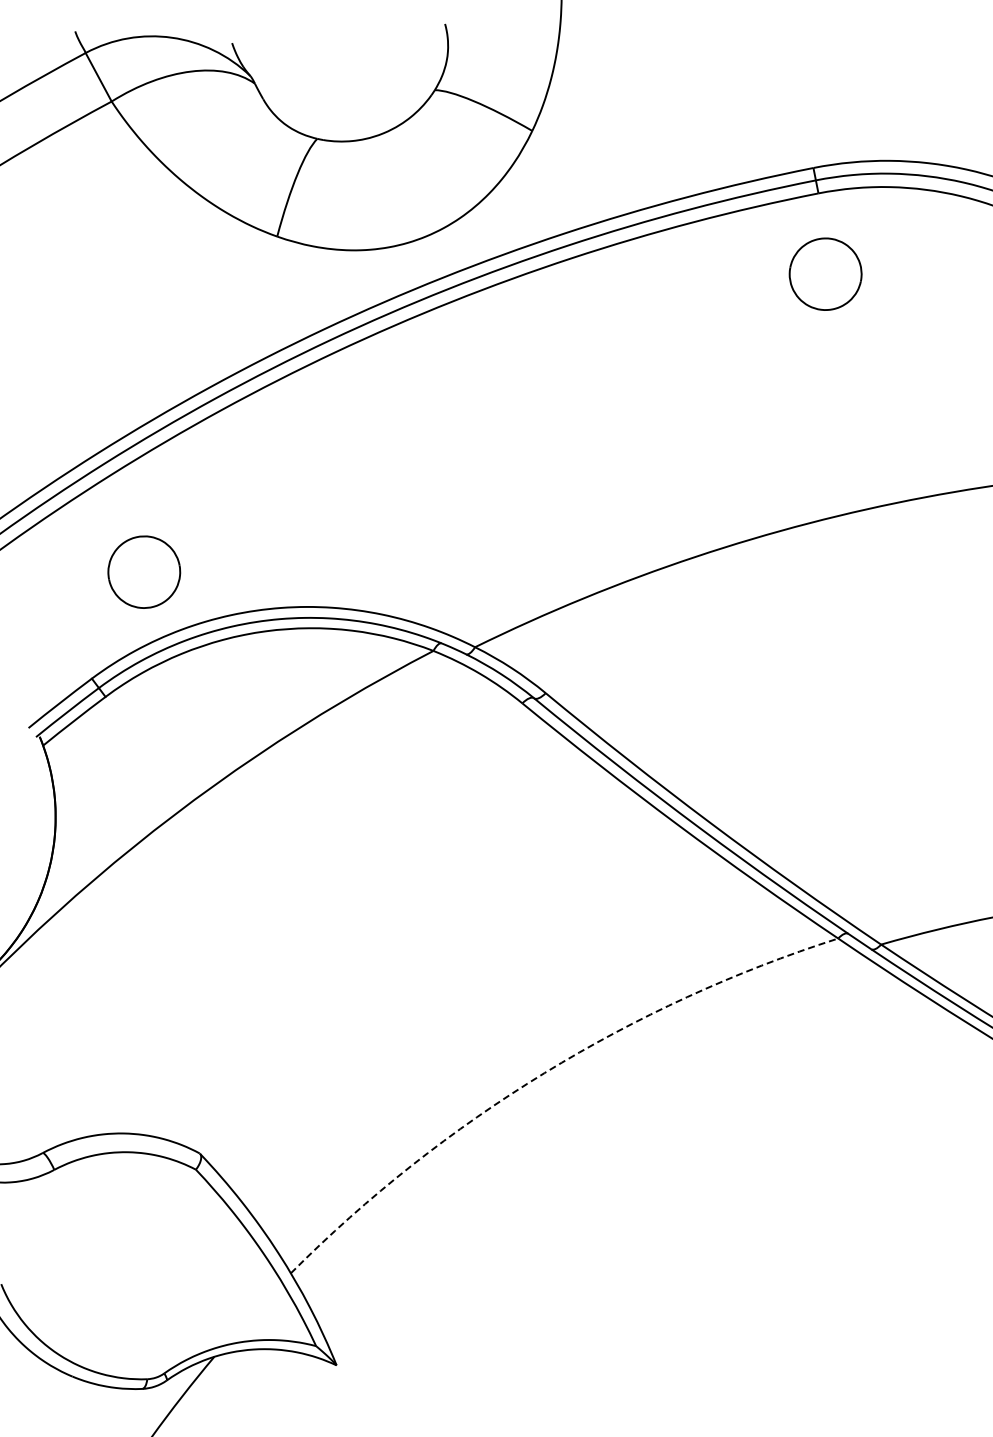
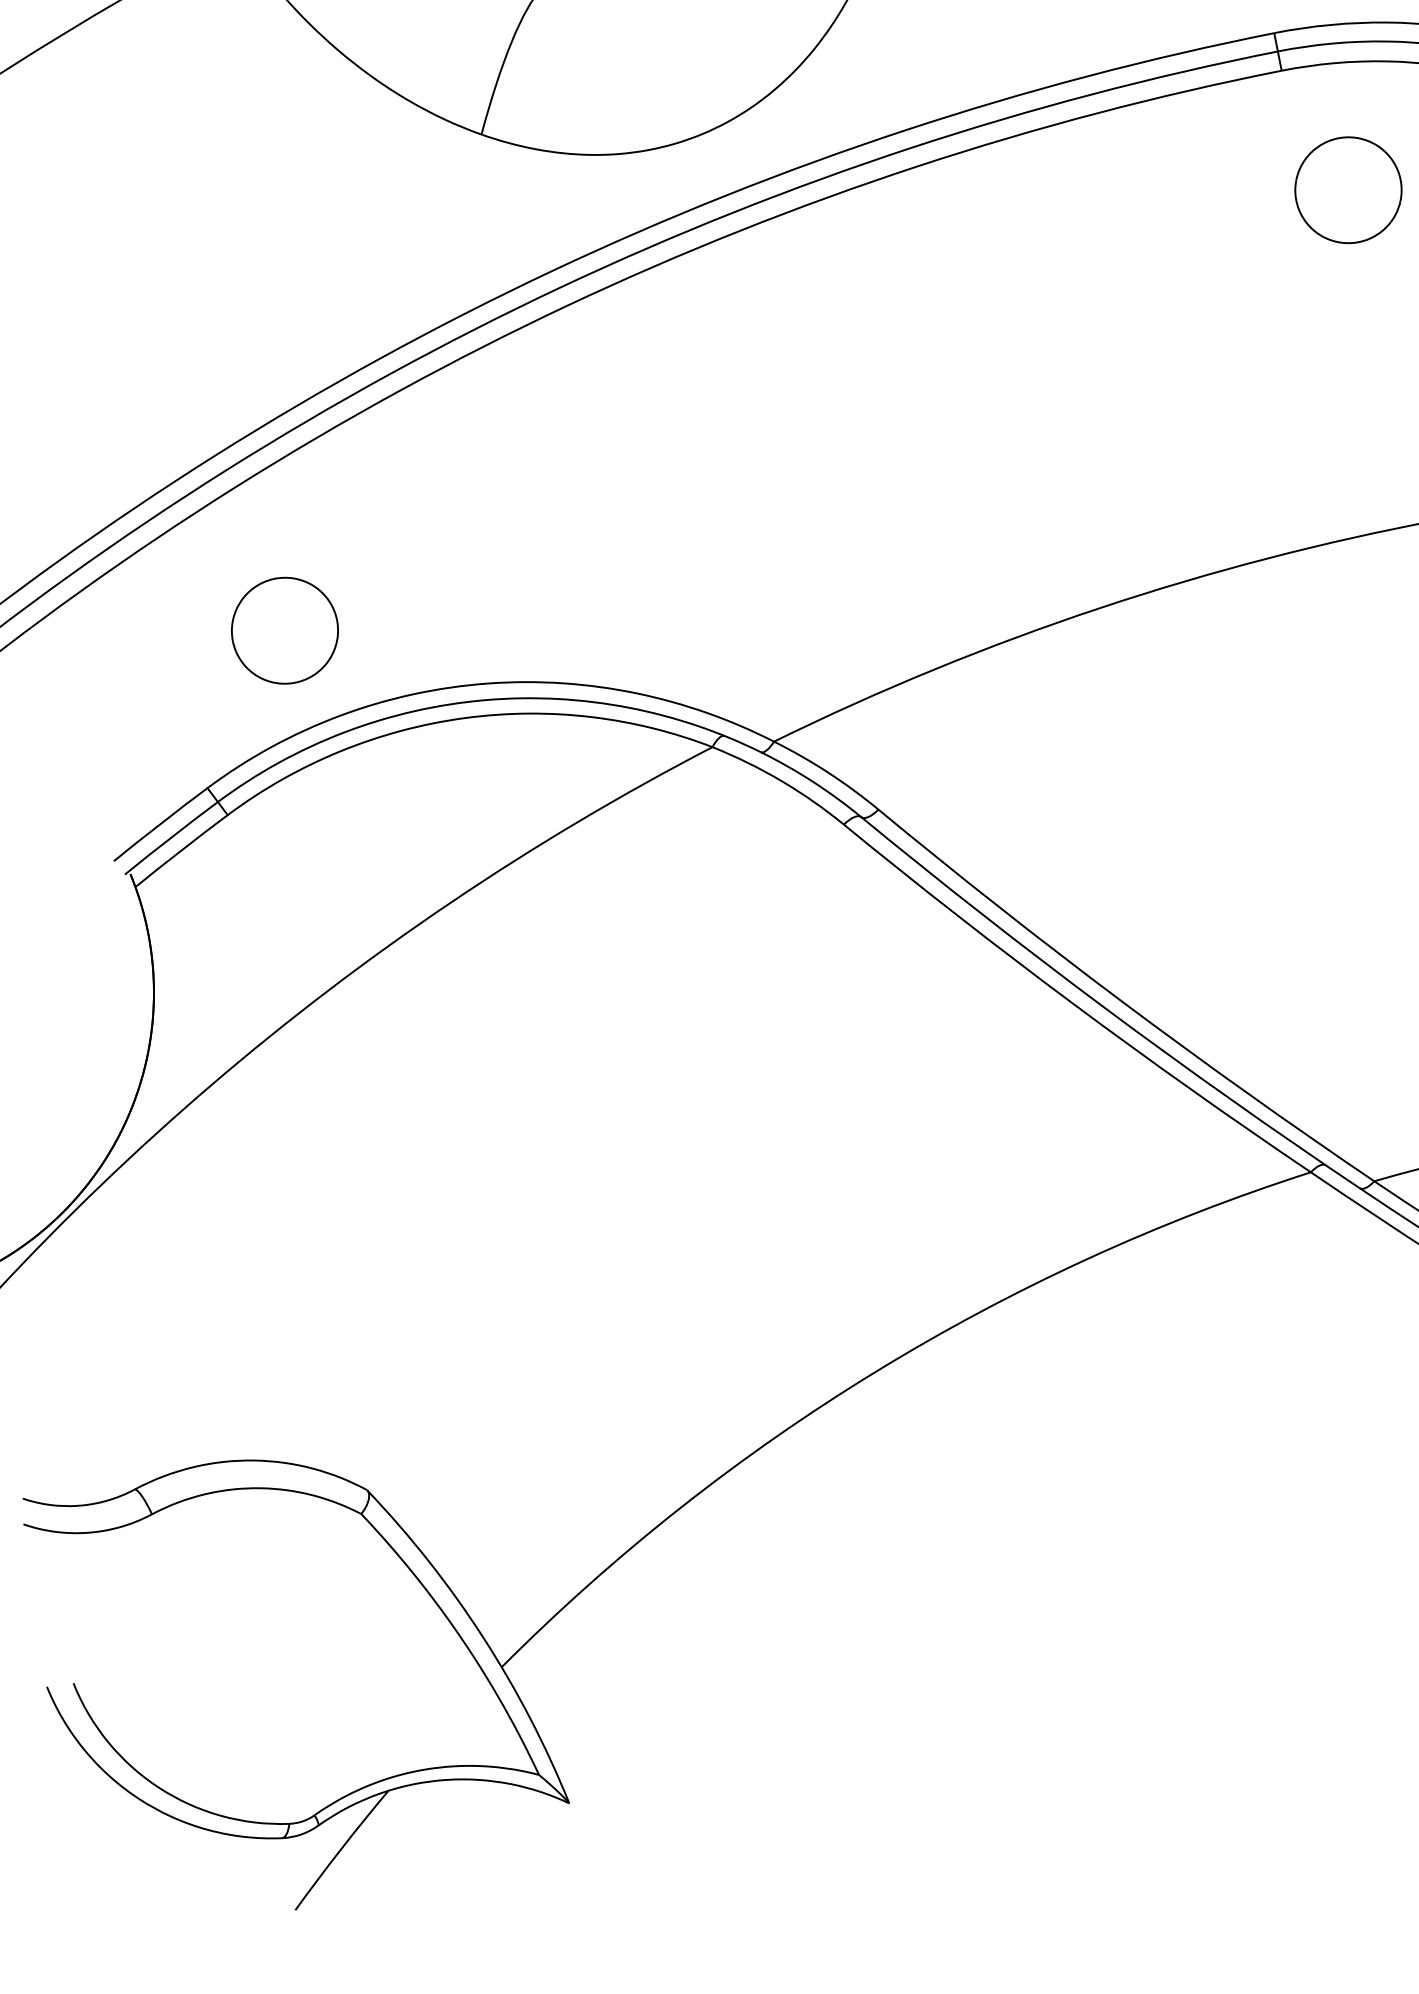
part: (825, 273) -> (1348, 189), moved
arc: (544, 1073) -> (876, 1371), dashed -> solid

